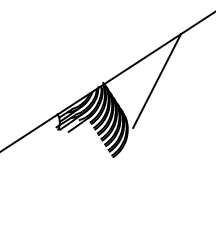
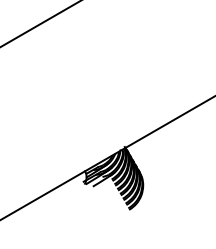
line: (156, 80) -> (169, 147), removed

